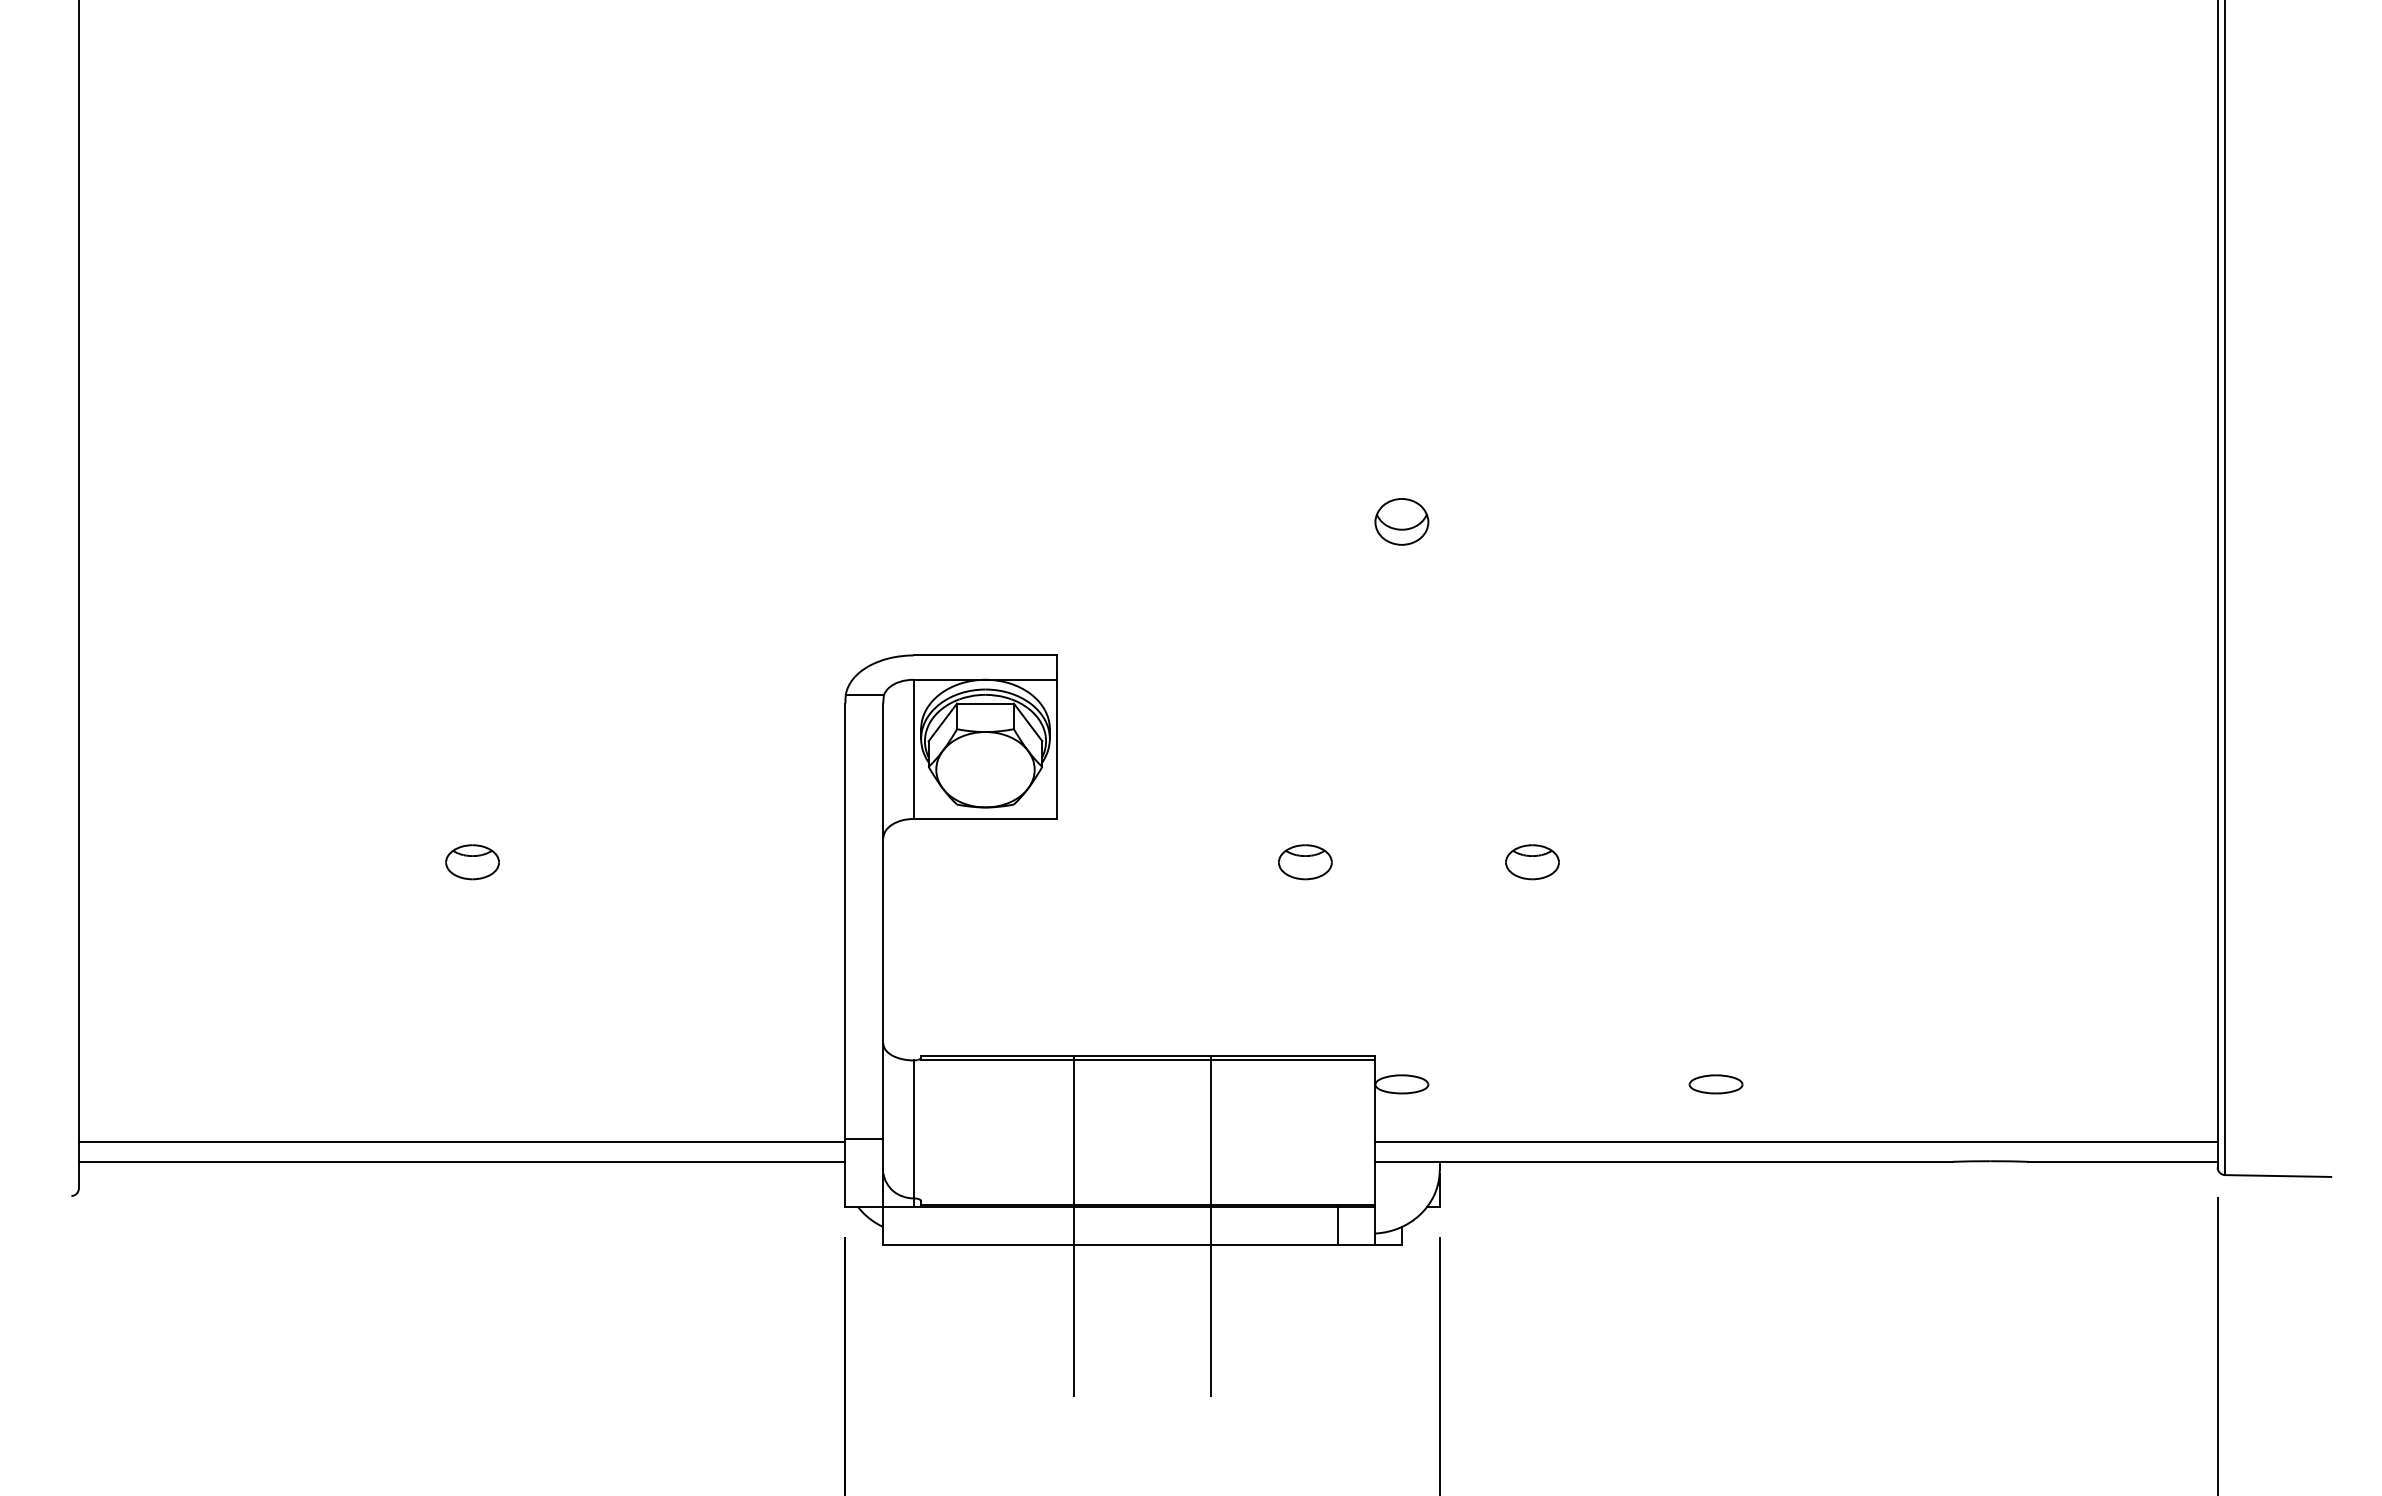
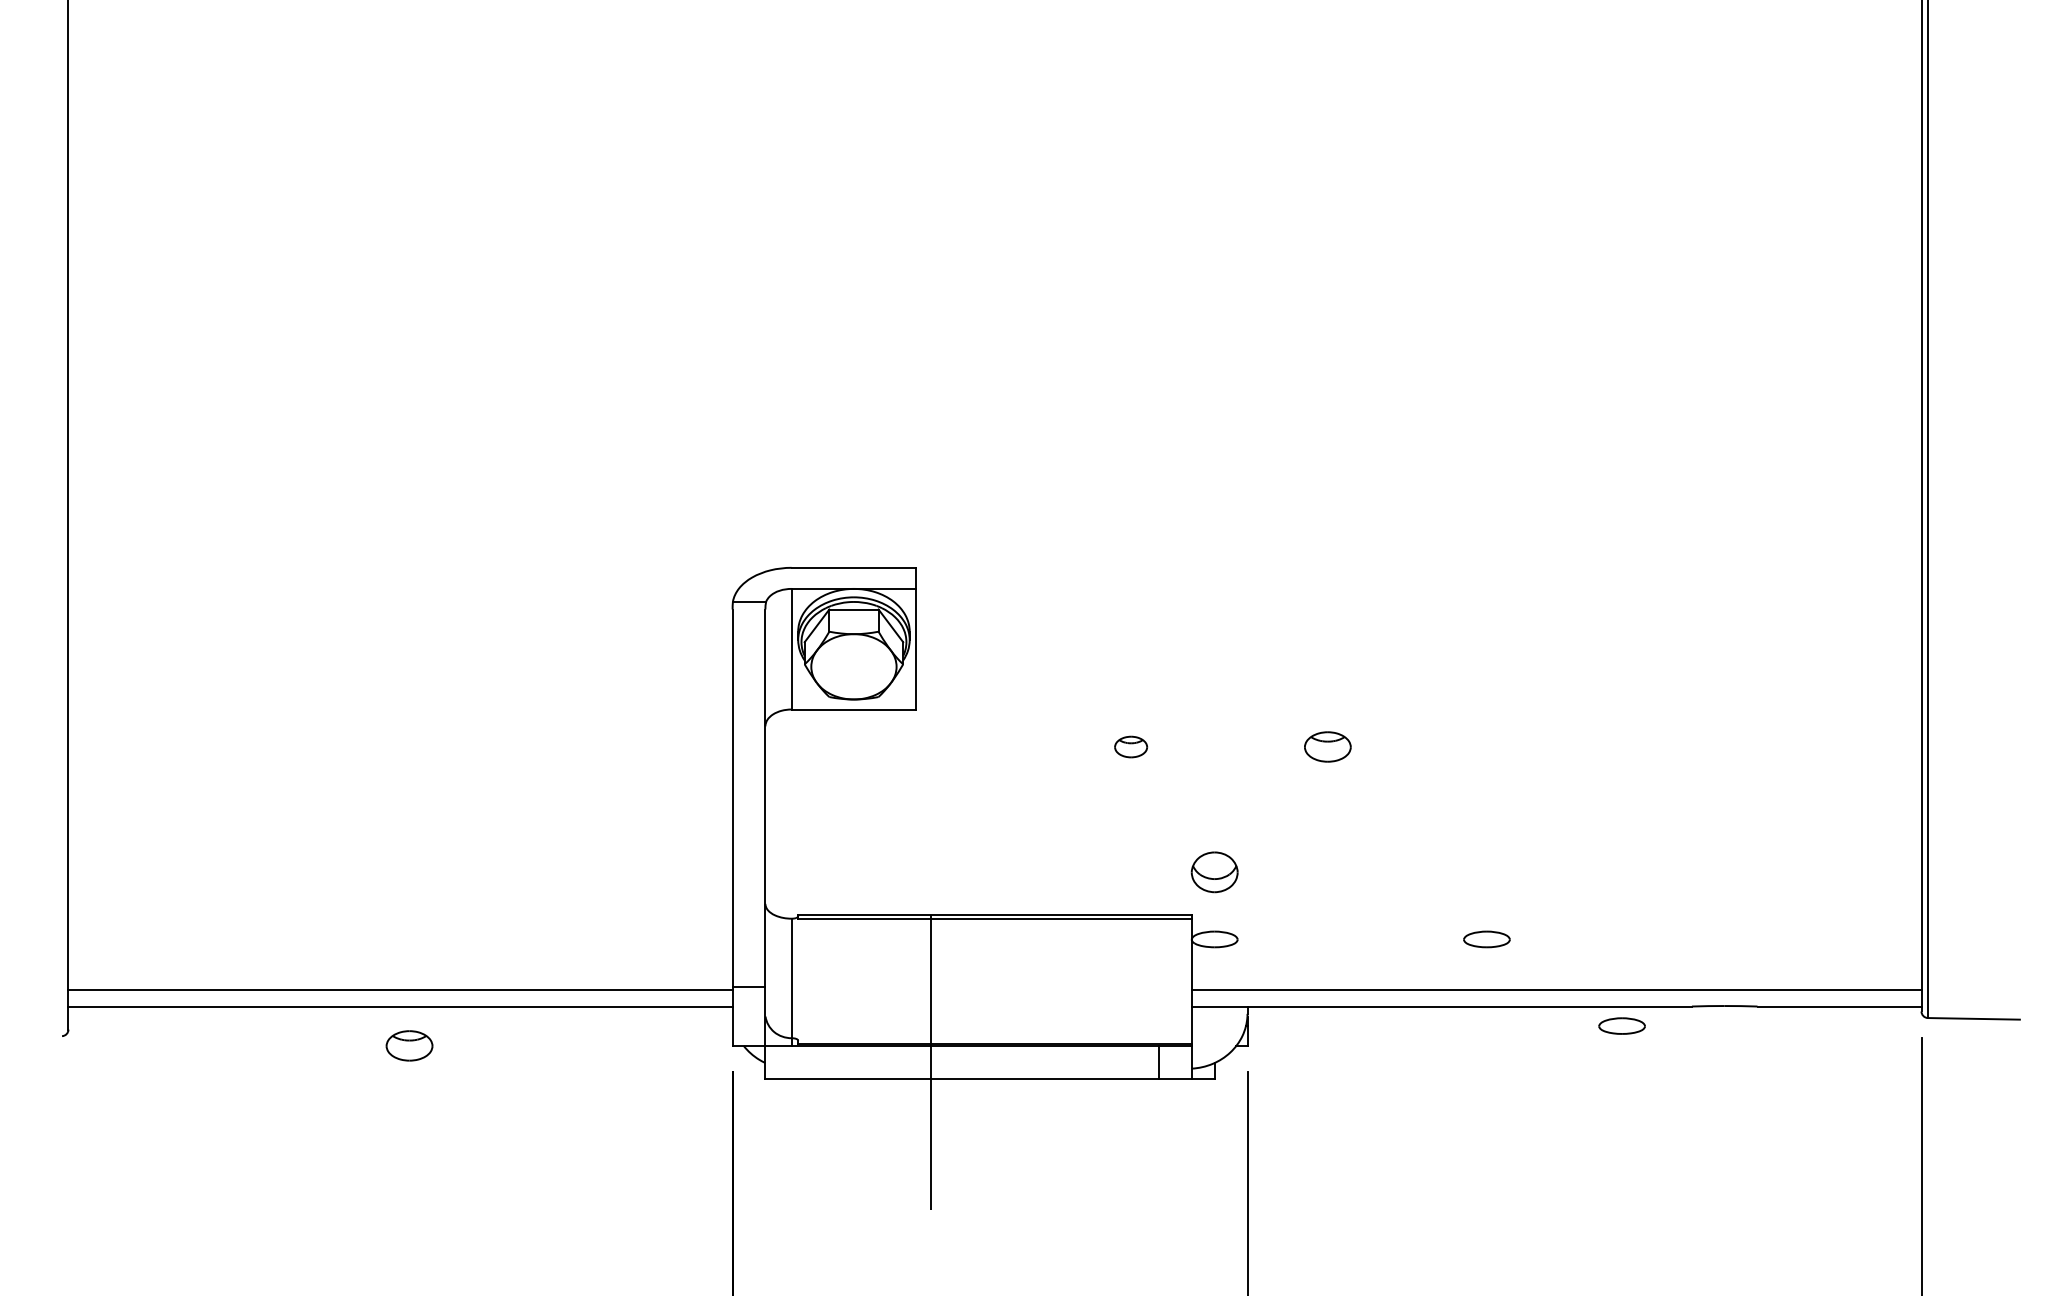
part: (1401, 521) -> (1214, 871), moved
part: (472, 862) -> (409, 1046), moved
part: (1305, 862) -> (1131, 747), size x0.7
part: (1871, 1184) -> (1621, 1026), added
line: (1210, 1225) -> (1048, 1061), removed

